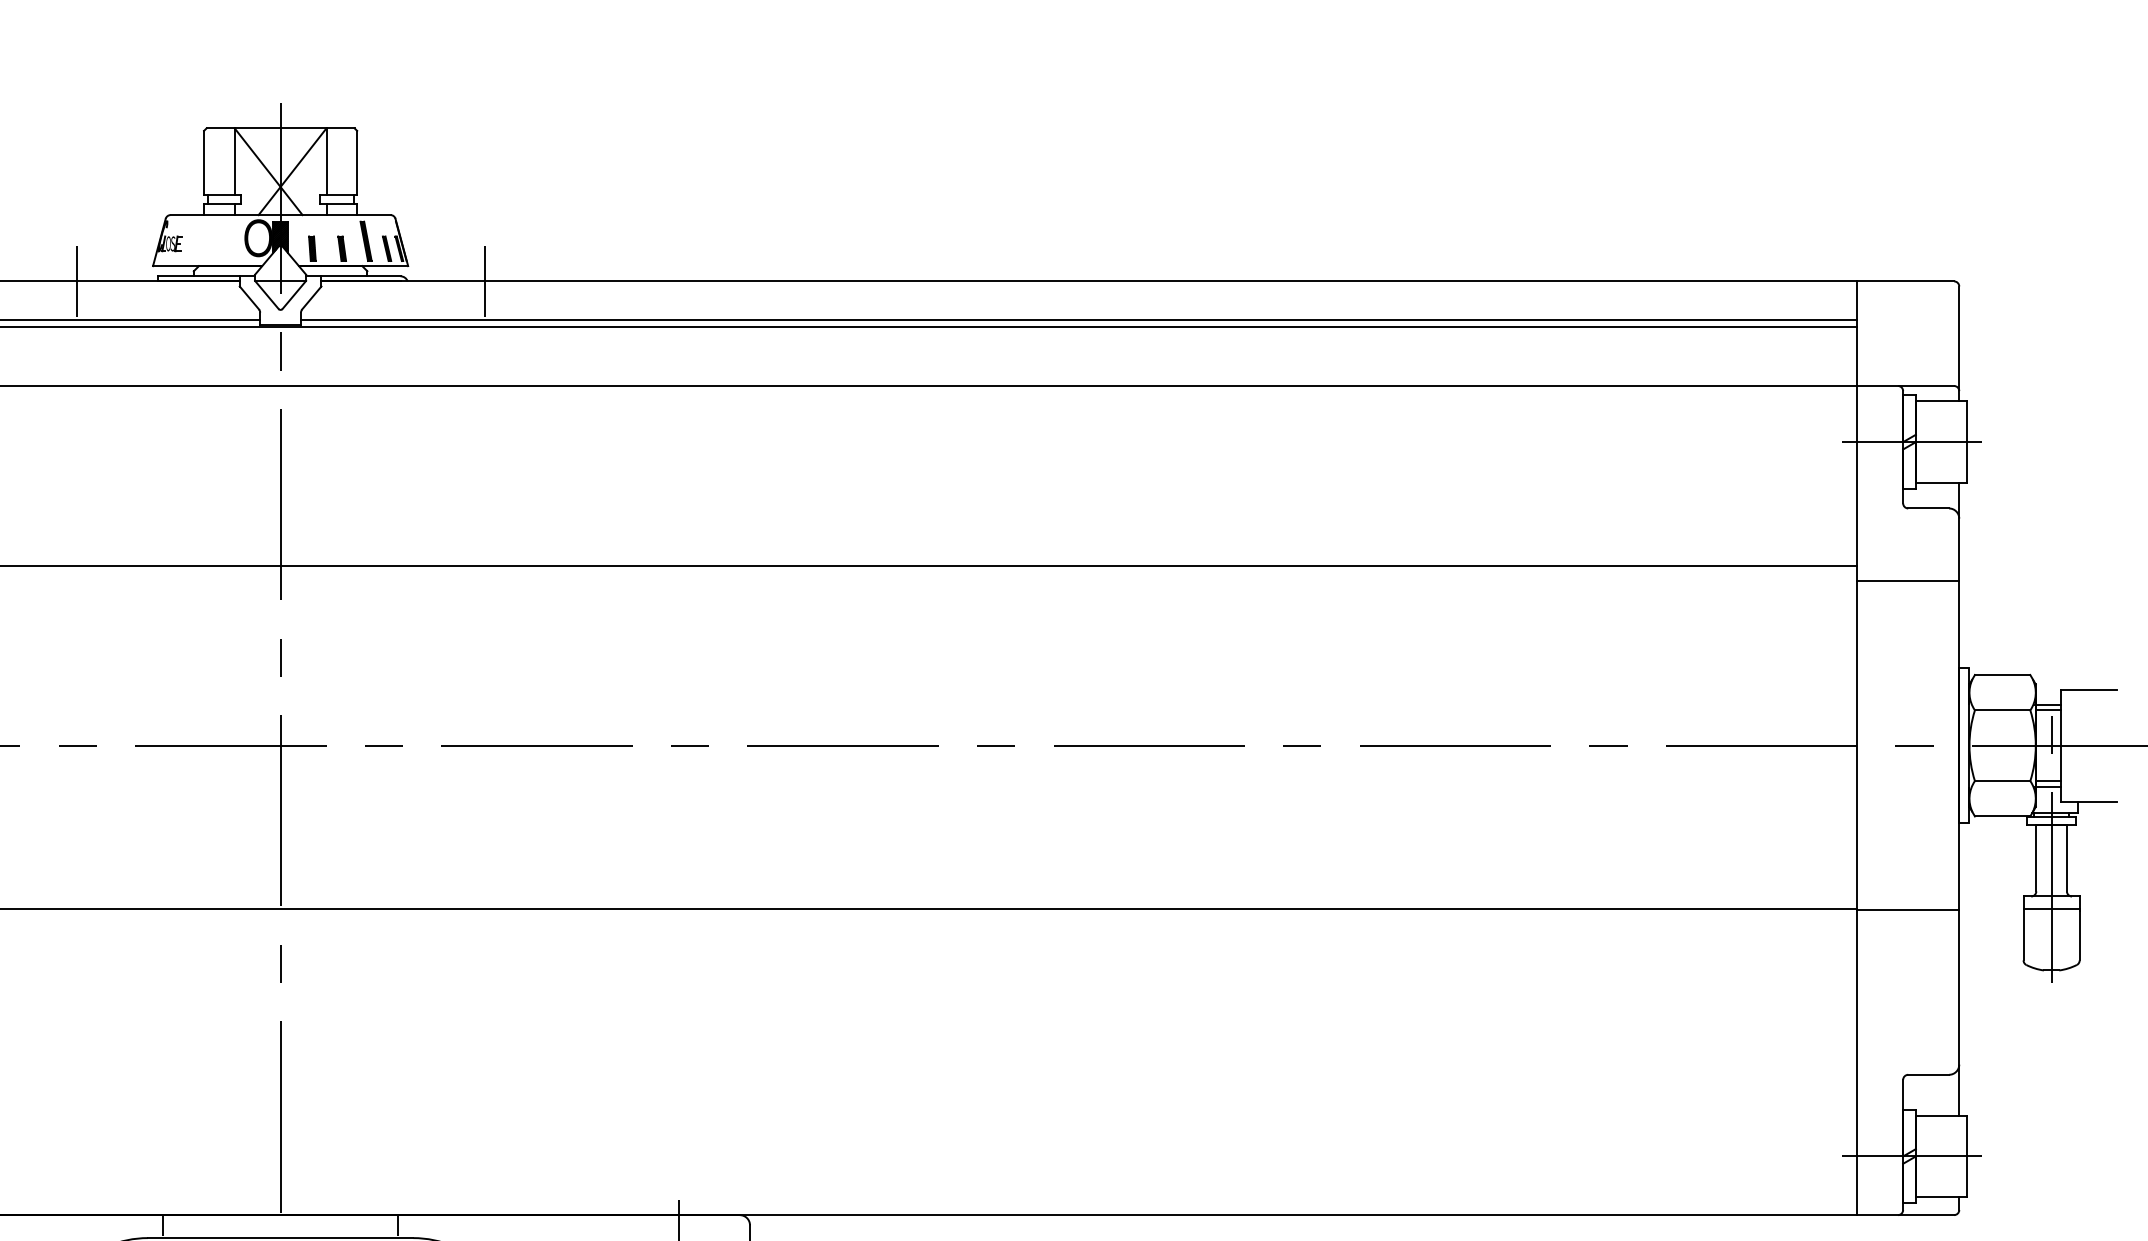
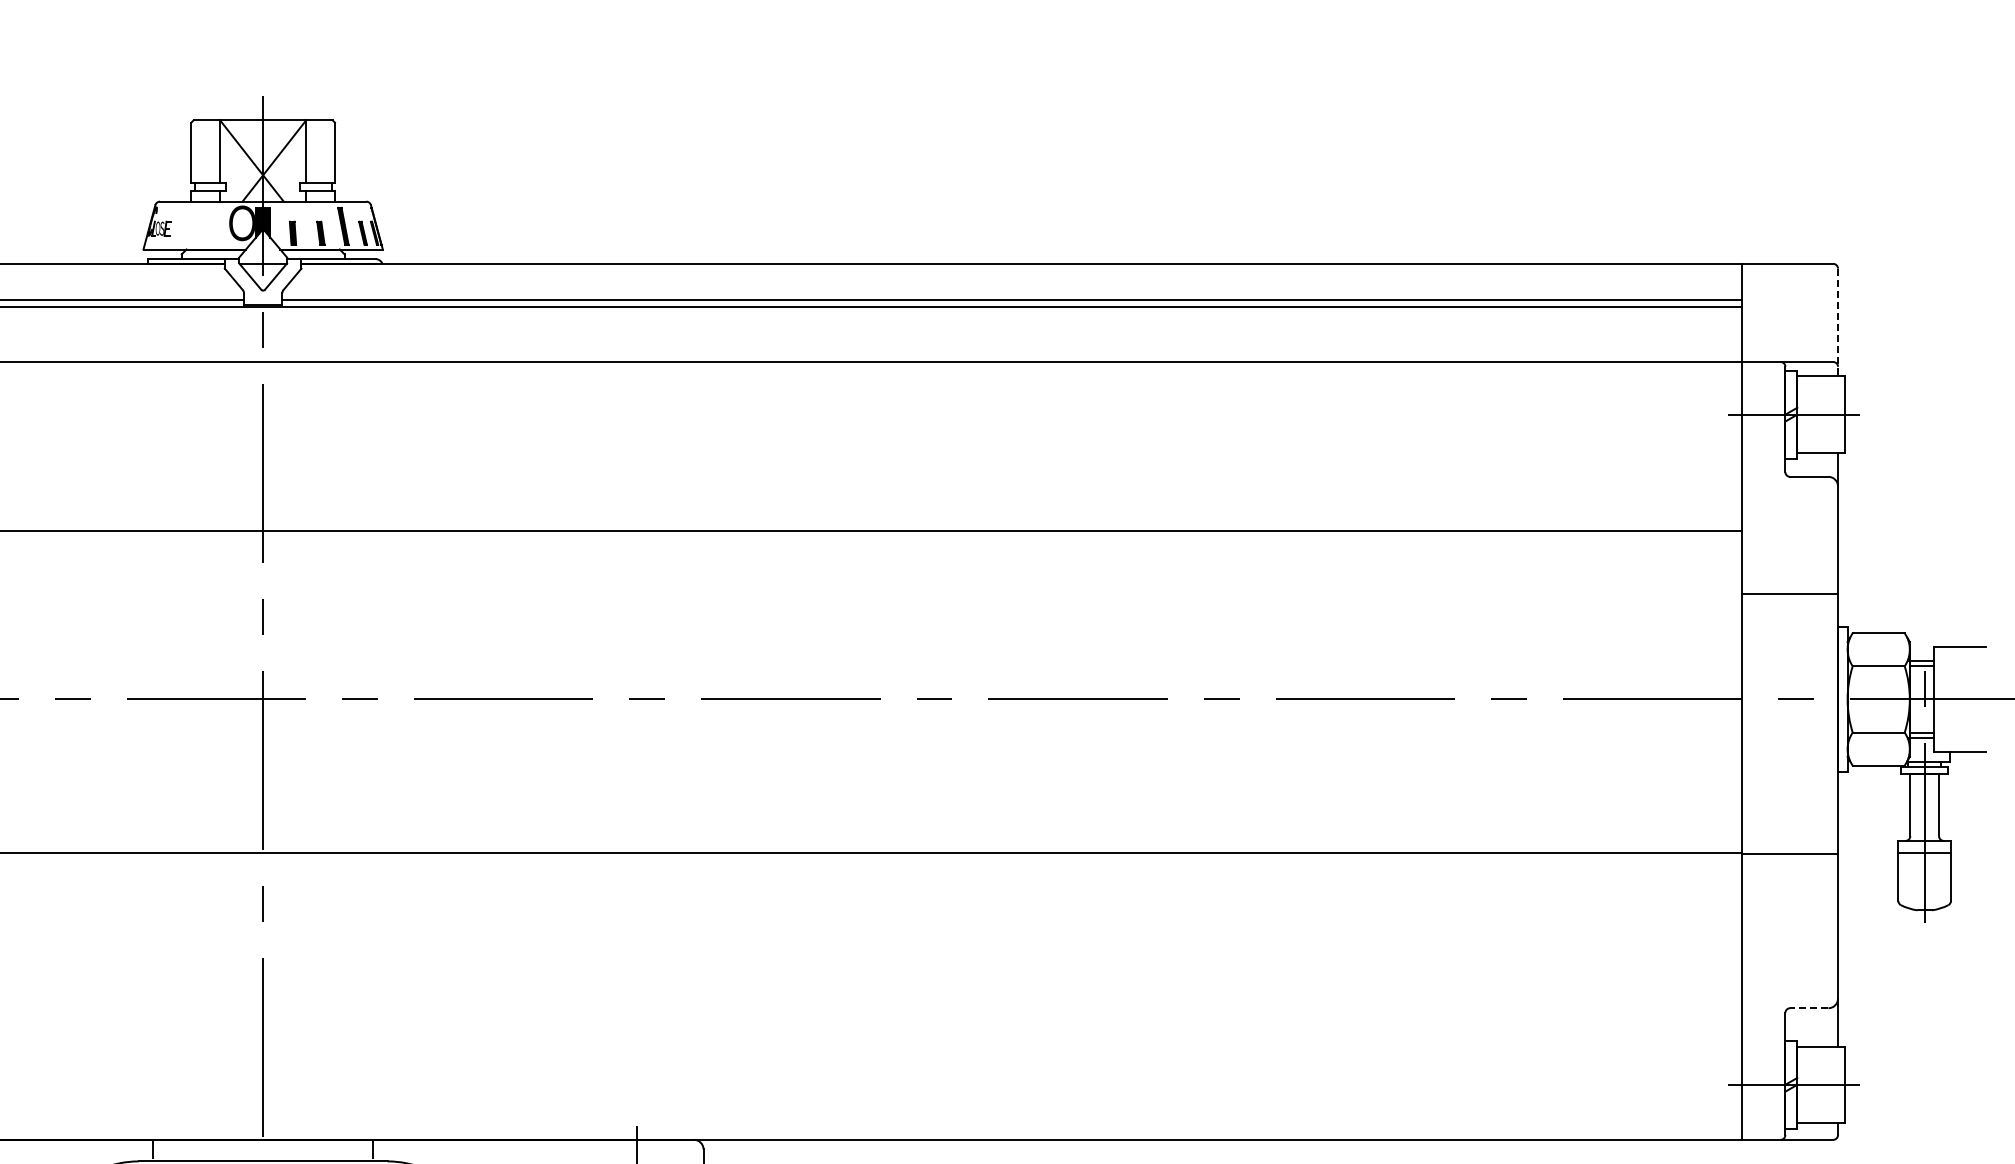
line: (76, 281) -> (71, 263), removed
line: (484, 281) -> (454, 263), removed
line: (1959, 343) -> (1838, 322), solid -> dashed
line: (1908, 580) -> (1790, 593), moved
line: (1927, 1075) -> (1808, 1008), solid -> dashed

